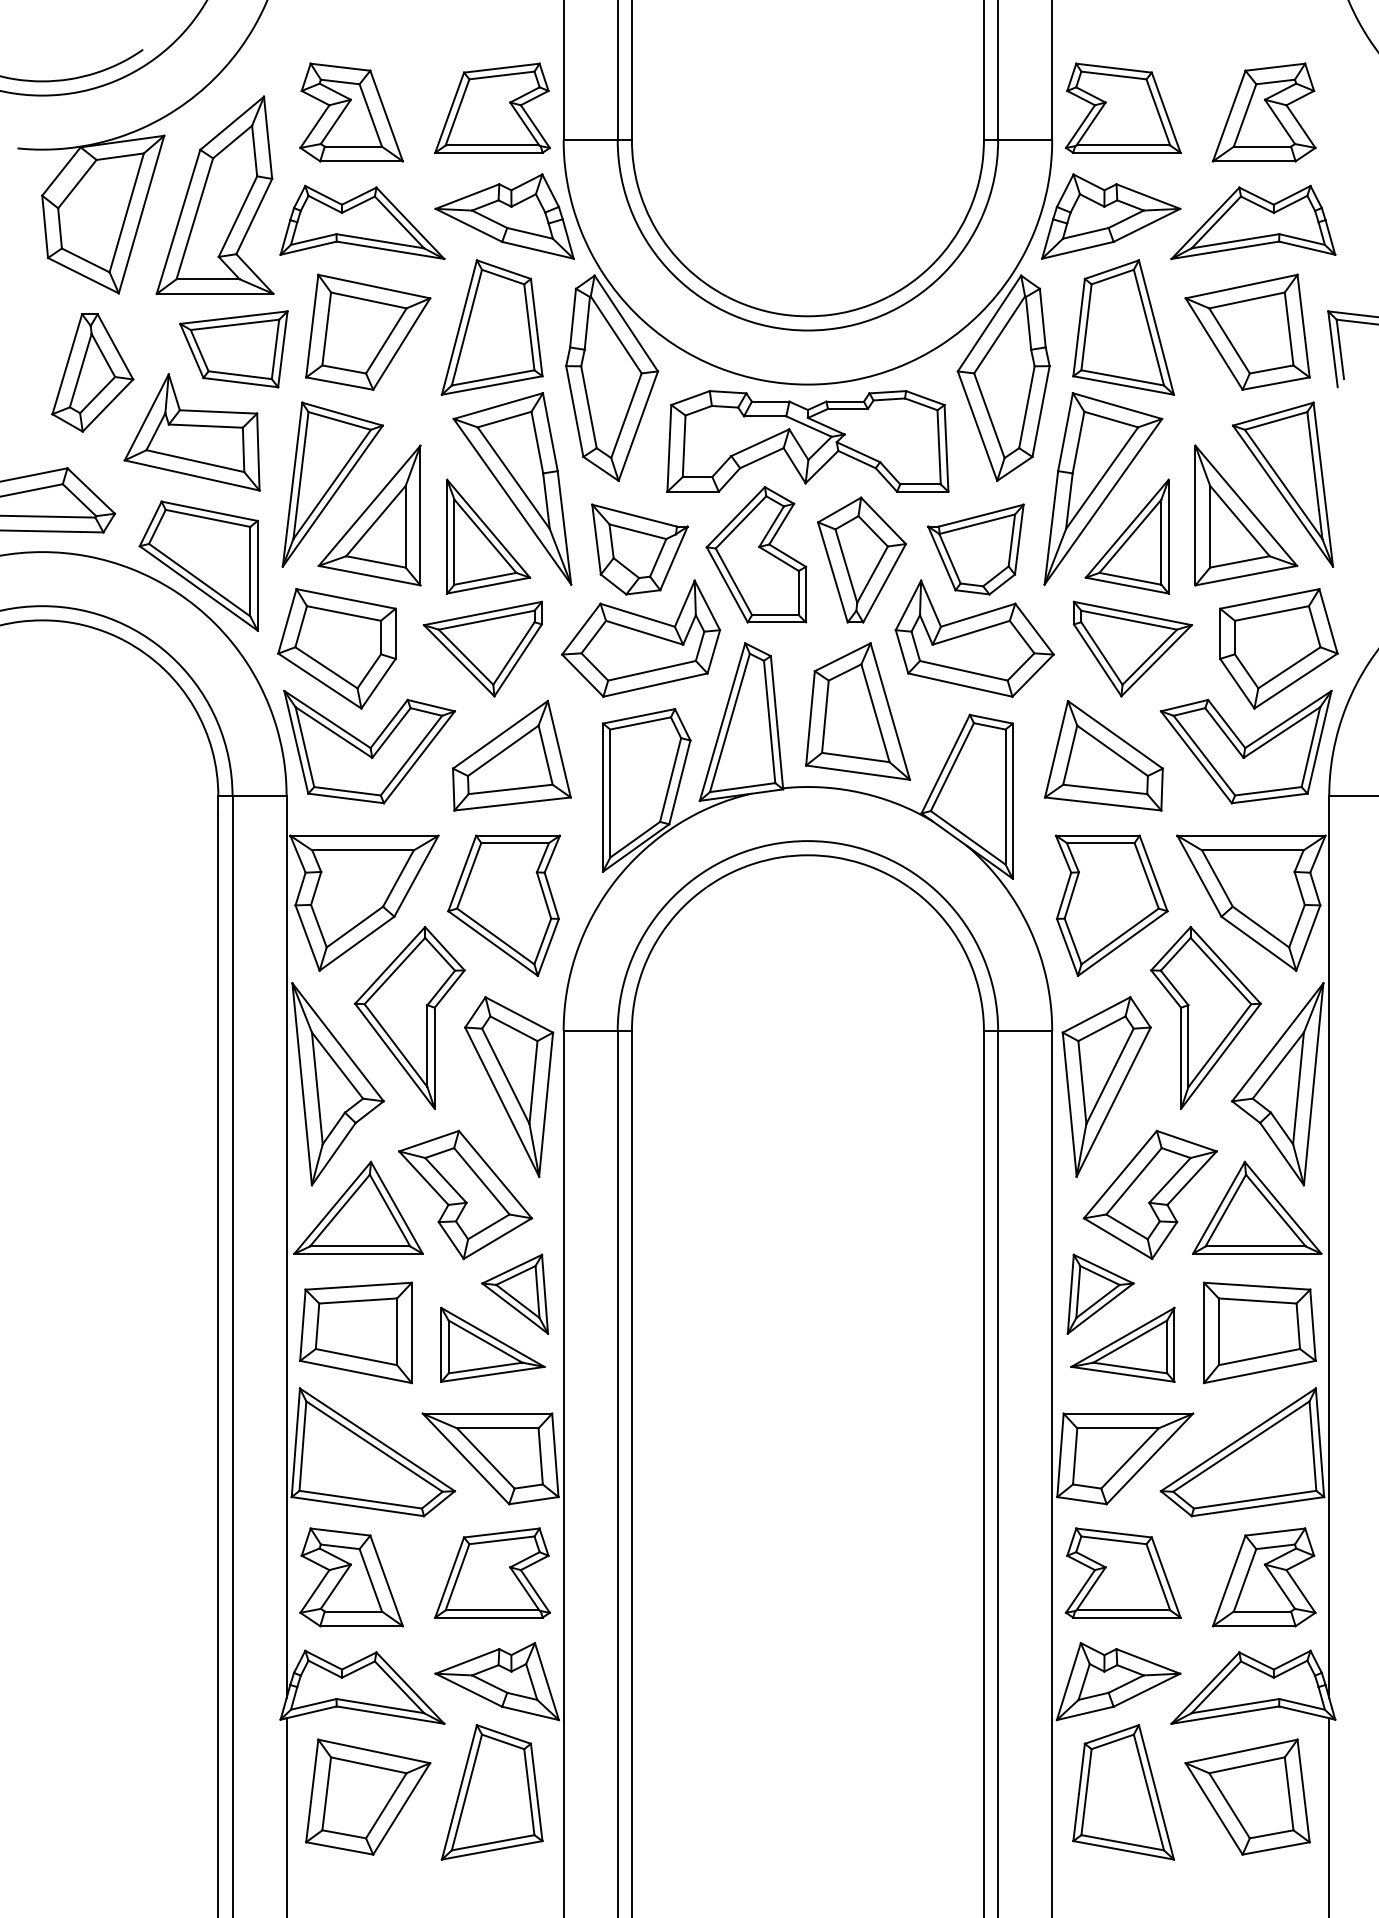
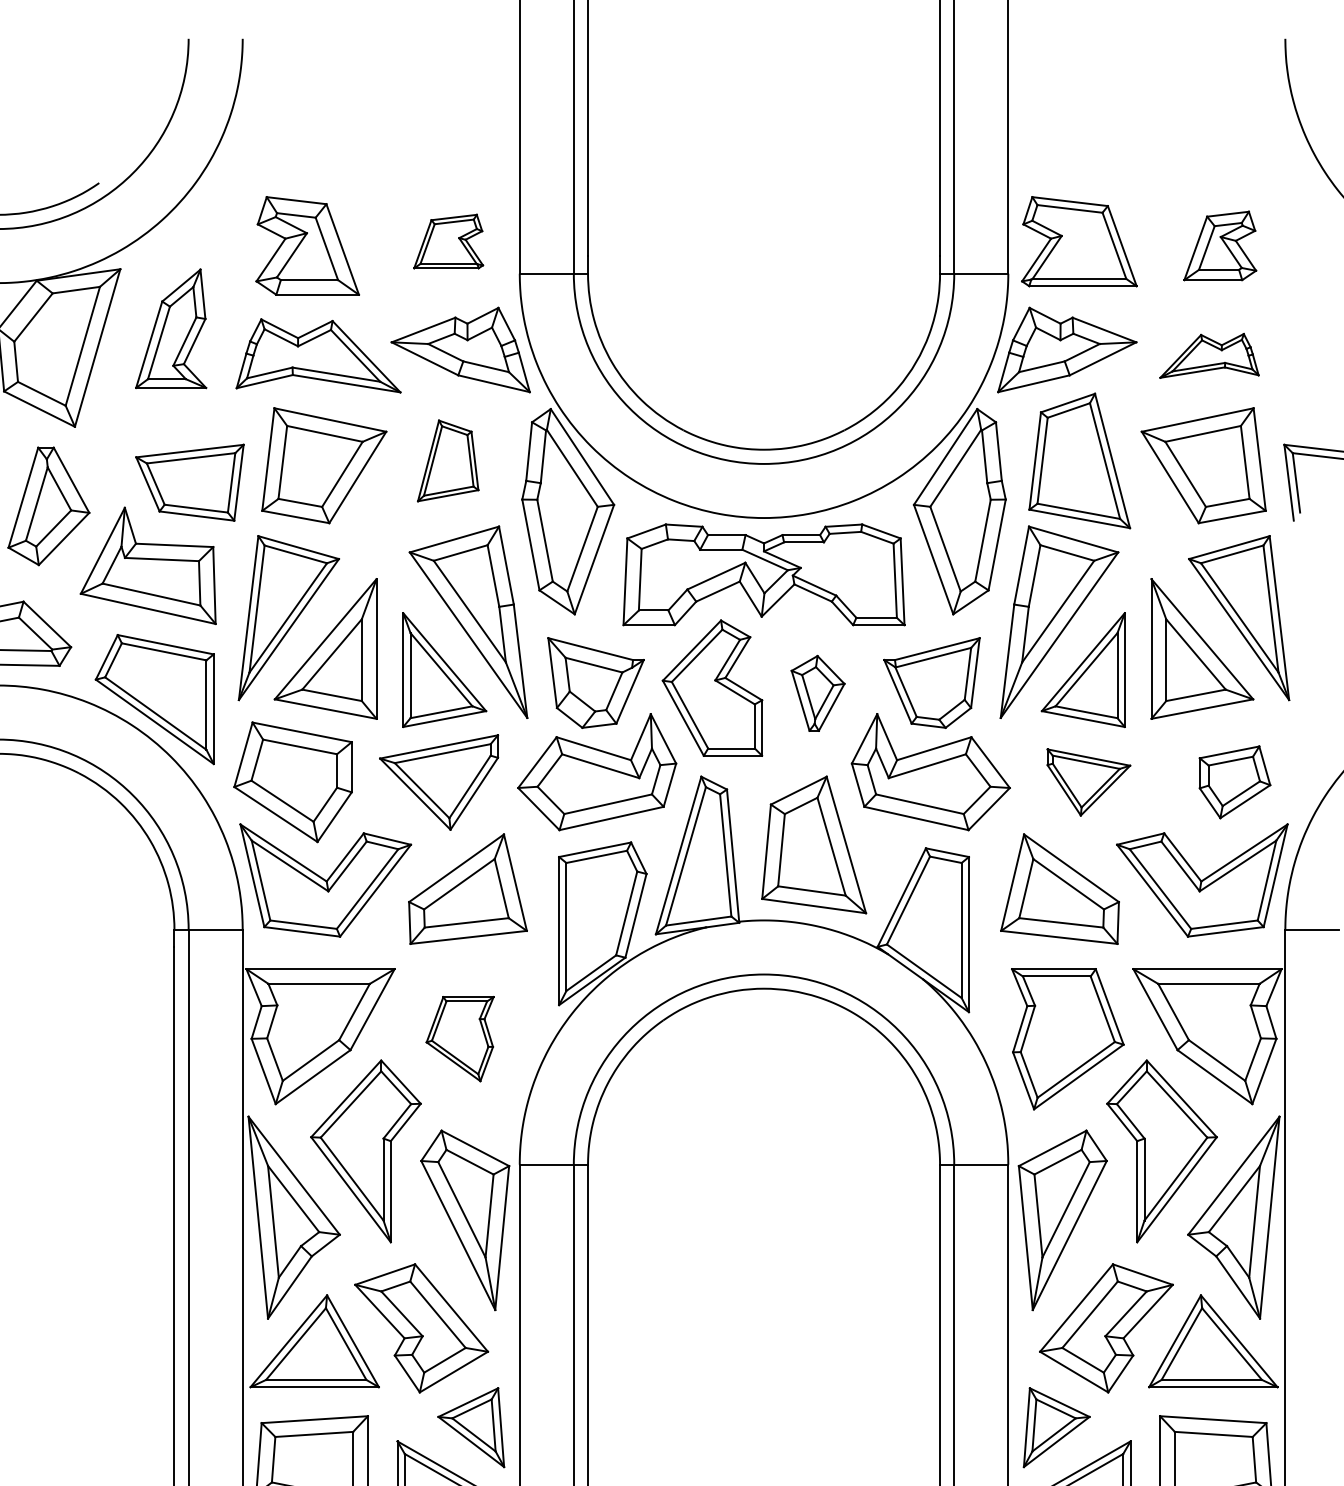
part: (492, 107) -> (448, 240), size x0.6
part: (1263, 112) -> (1219, 245), size x0.7
part: (214, 195) -> (170, 328), size x0.6
part: (1253, 222) -> (1209, 355), size x0.6
part: (491, 327) -> (447, 460), size x0.6
part: (861, 559) -> (817, 692), size x0.6
part: (1132, 648) -> (1088, 781), size x0.7
part: (1278, 648) -> (1234, 781), size x0.6
part: (503, 905) -> (459, 1038), size x0.6

